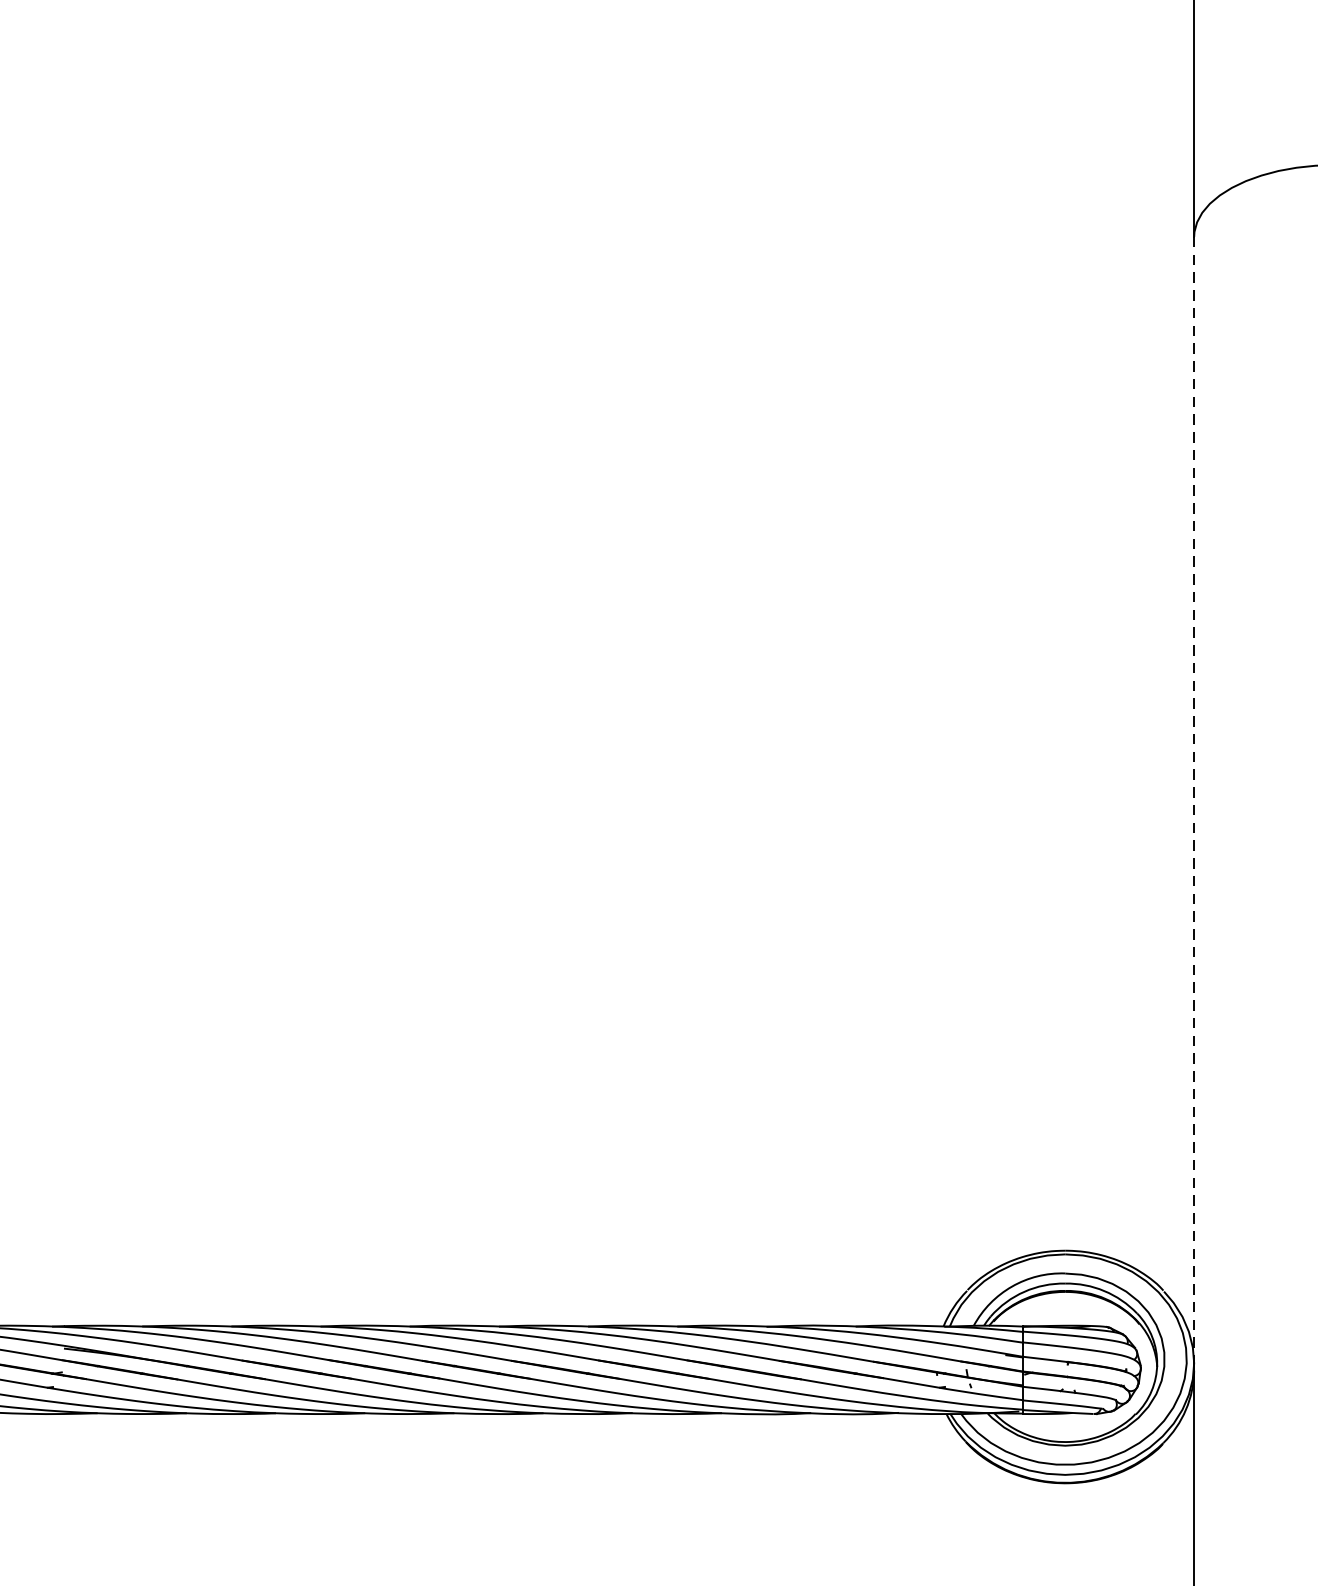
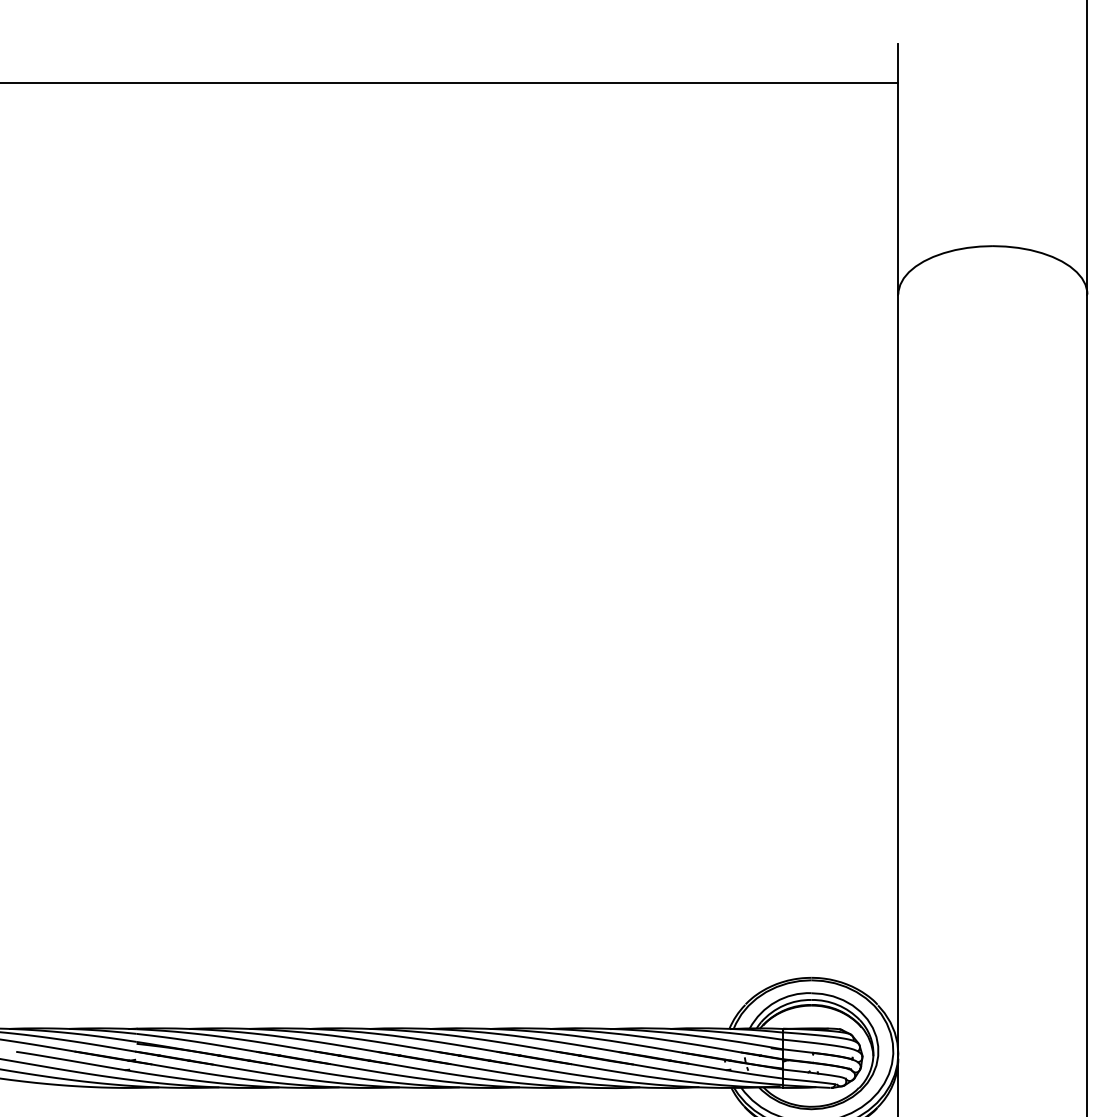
line: (1194, 800) -> (898, 674), dashed -> solid

